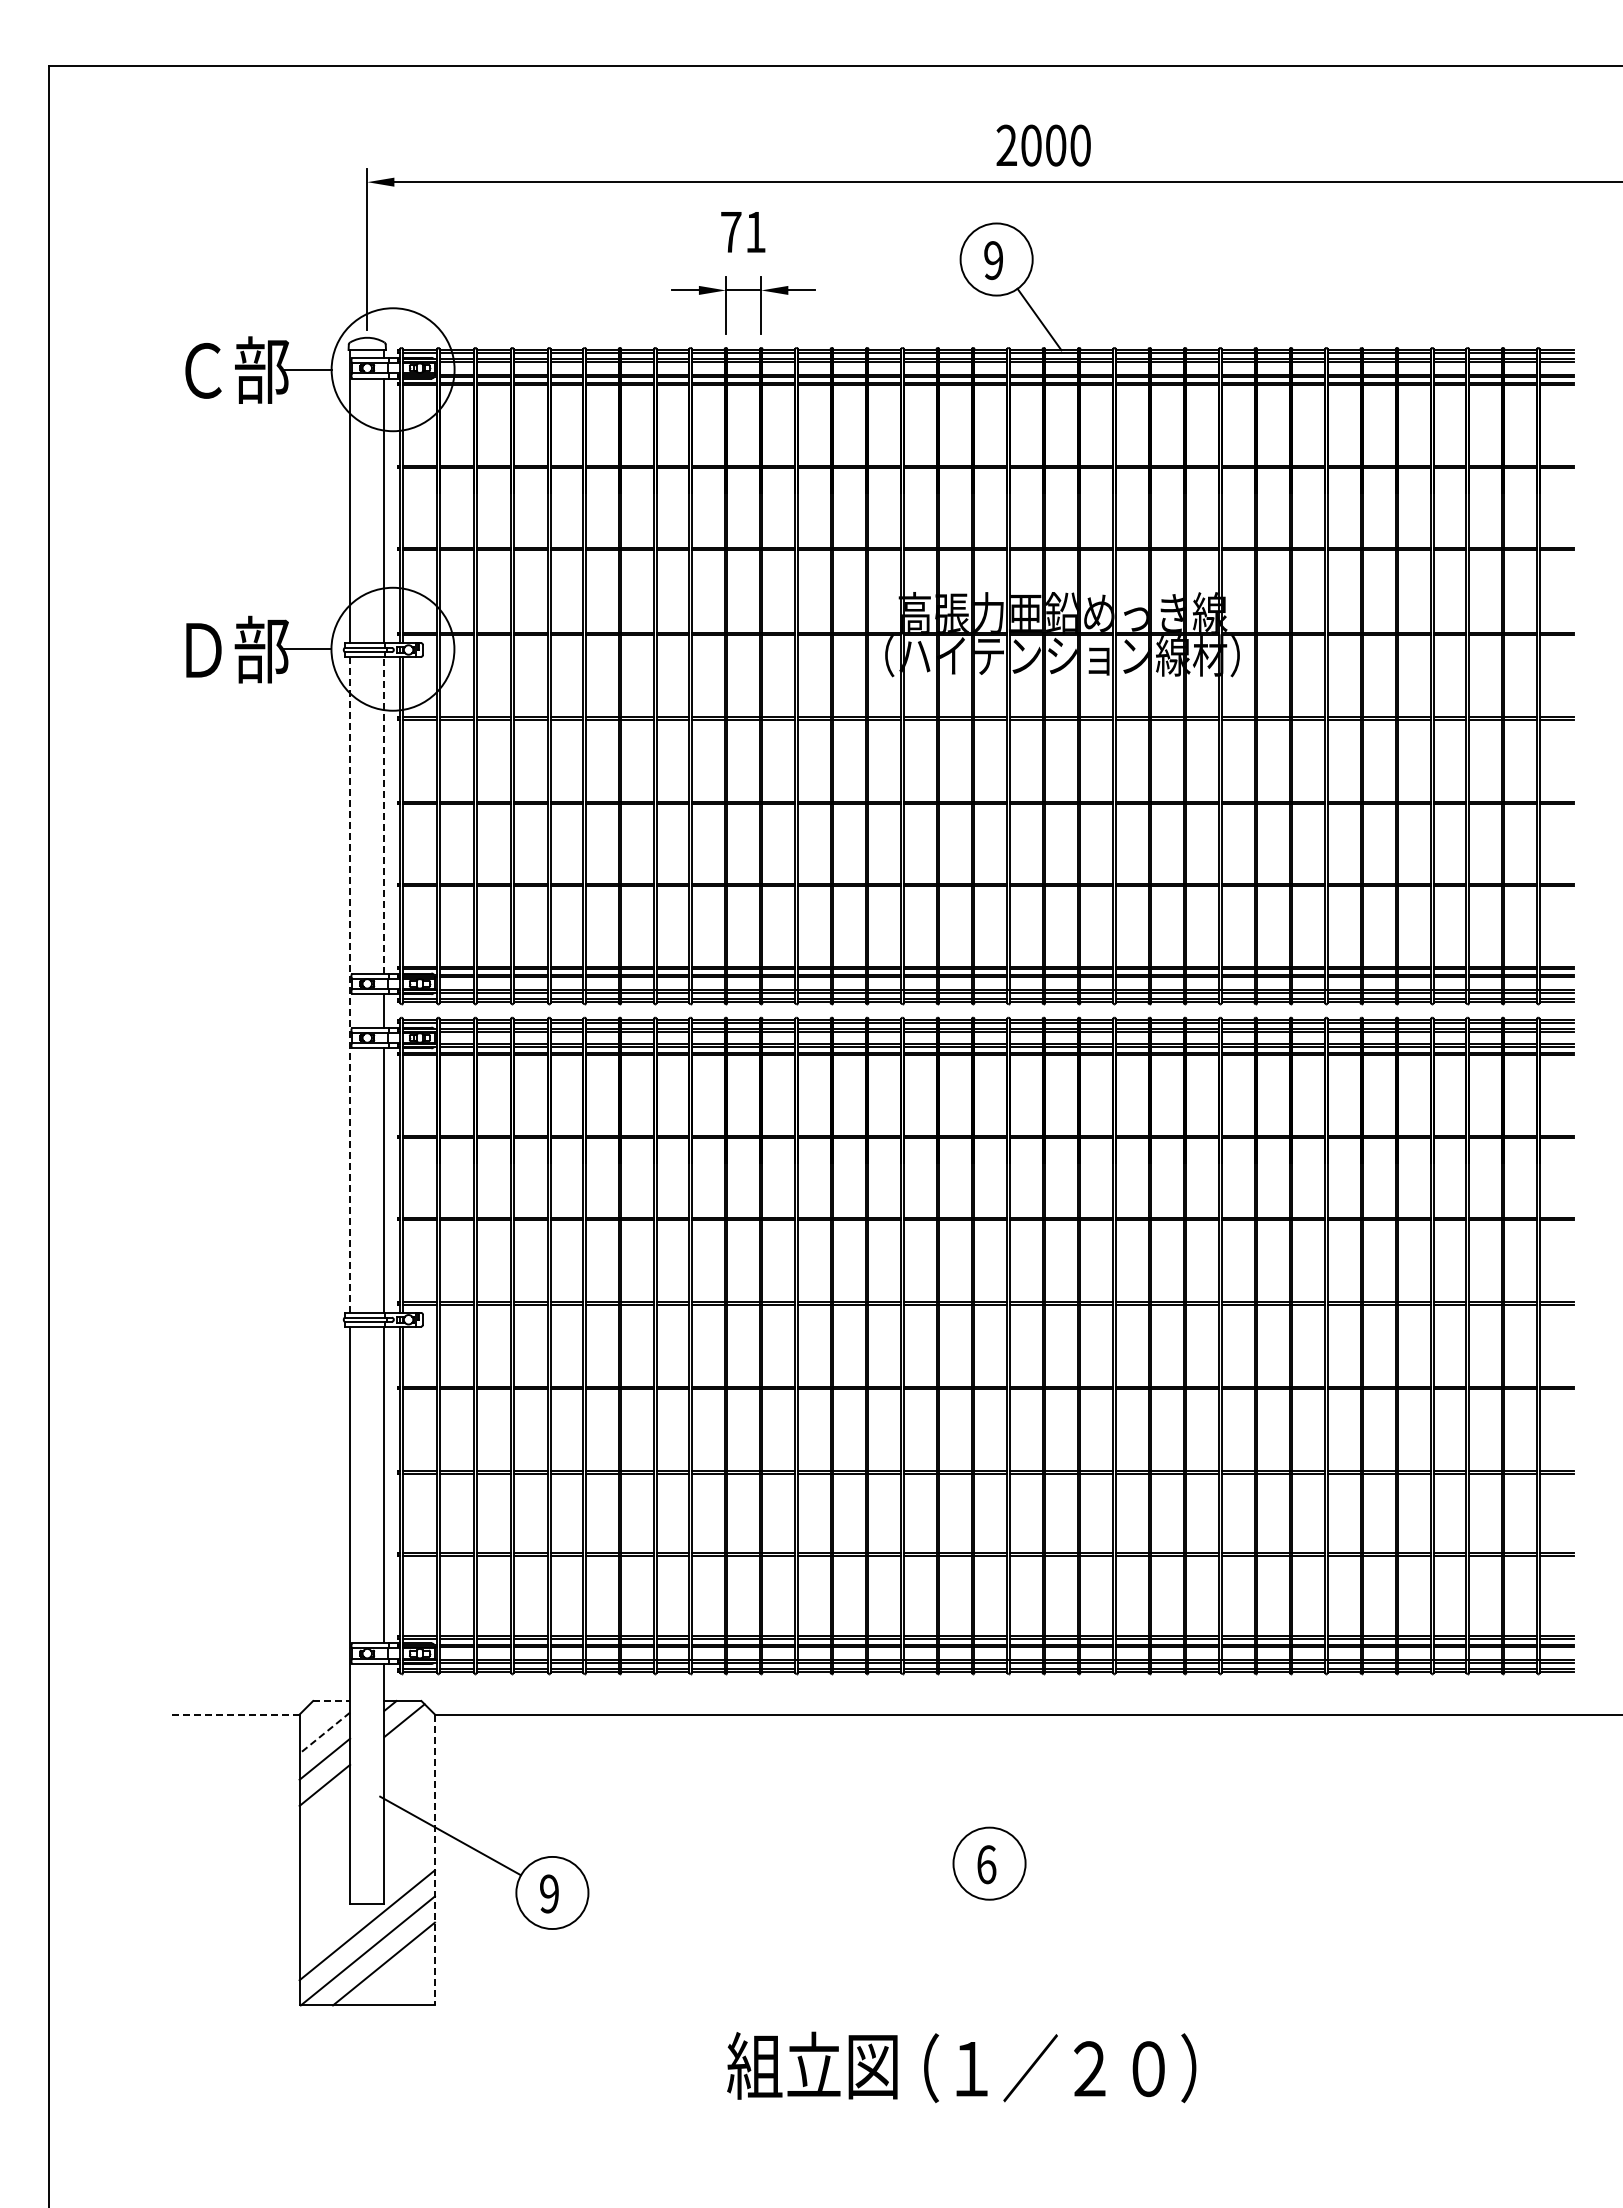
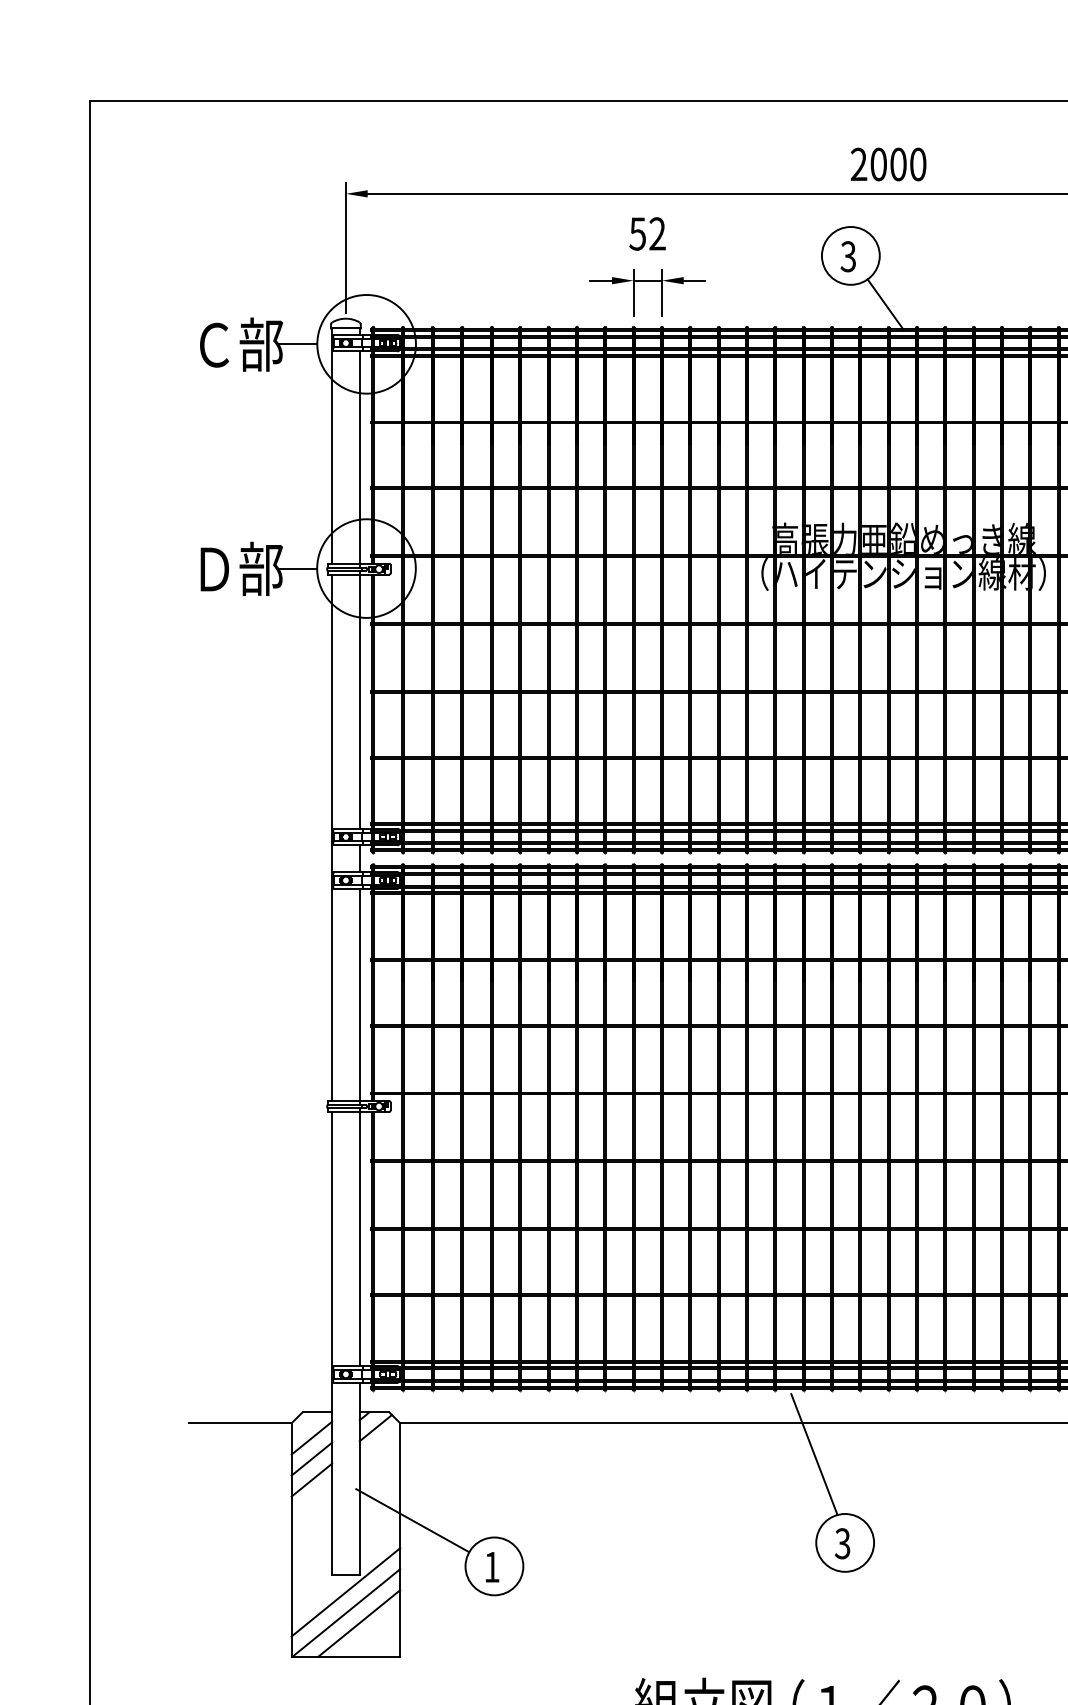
text: (742, 232) -> (646, 234), 71 -> 52
text: (992, 260) -> (847, 256), 9 -> 3
line: (384, 814) -> (359, 701), dashed -> solid
line: (350, 984) -> (332, 837), dashed -> solid
line: (332, 1701) -> (318, 1412), dashed -> solid
line: (234, 1714) -> (239, 1423), dashed -> solid
line: (324, 1733) -> (311, 1438), dashed -> solid
line: (951, 1753) -> (814, 1454), added
line: (434, 1860) -> (399, 1540), dashed -> solid
text: (986, 1864) -> (842, 1543), 6 -> 3
text: (549, 1893) -> (492, 1566), 9 -> 1

